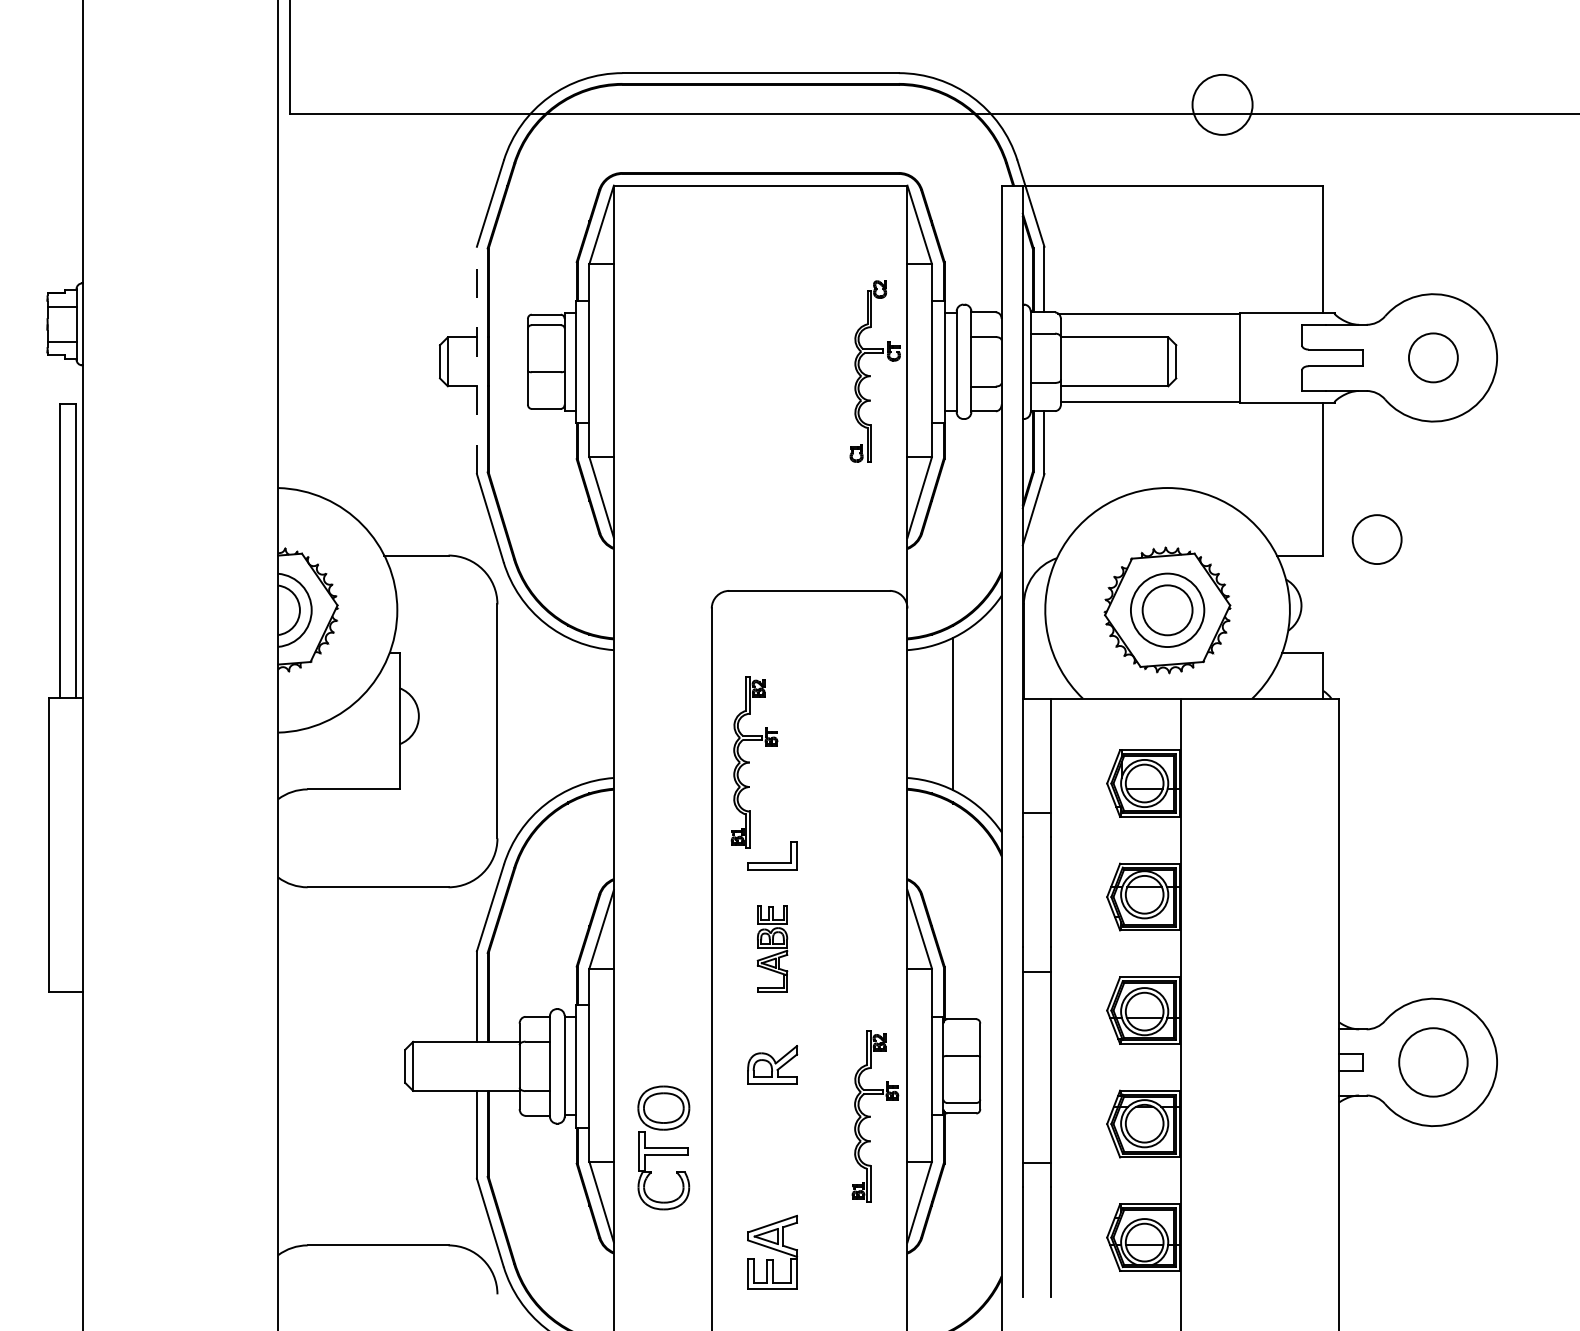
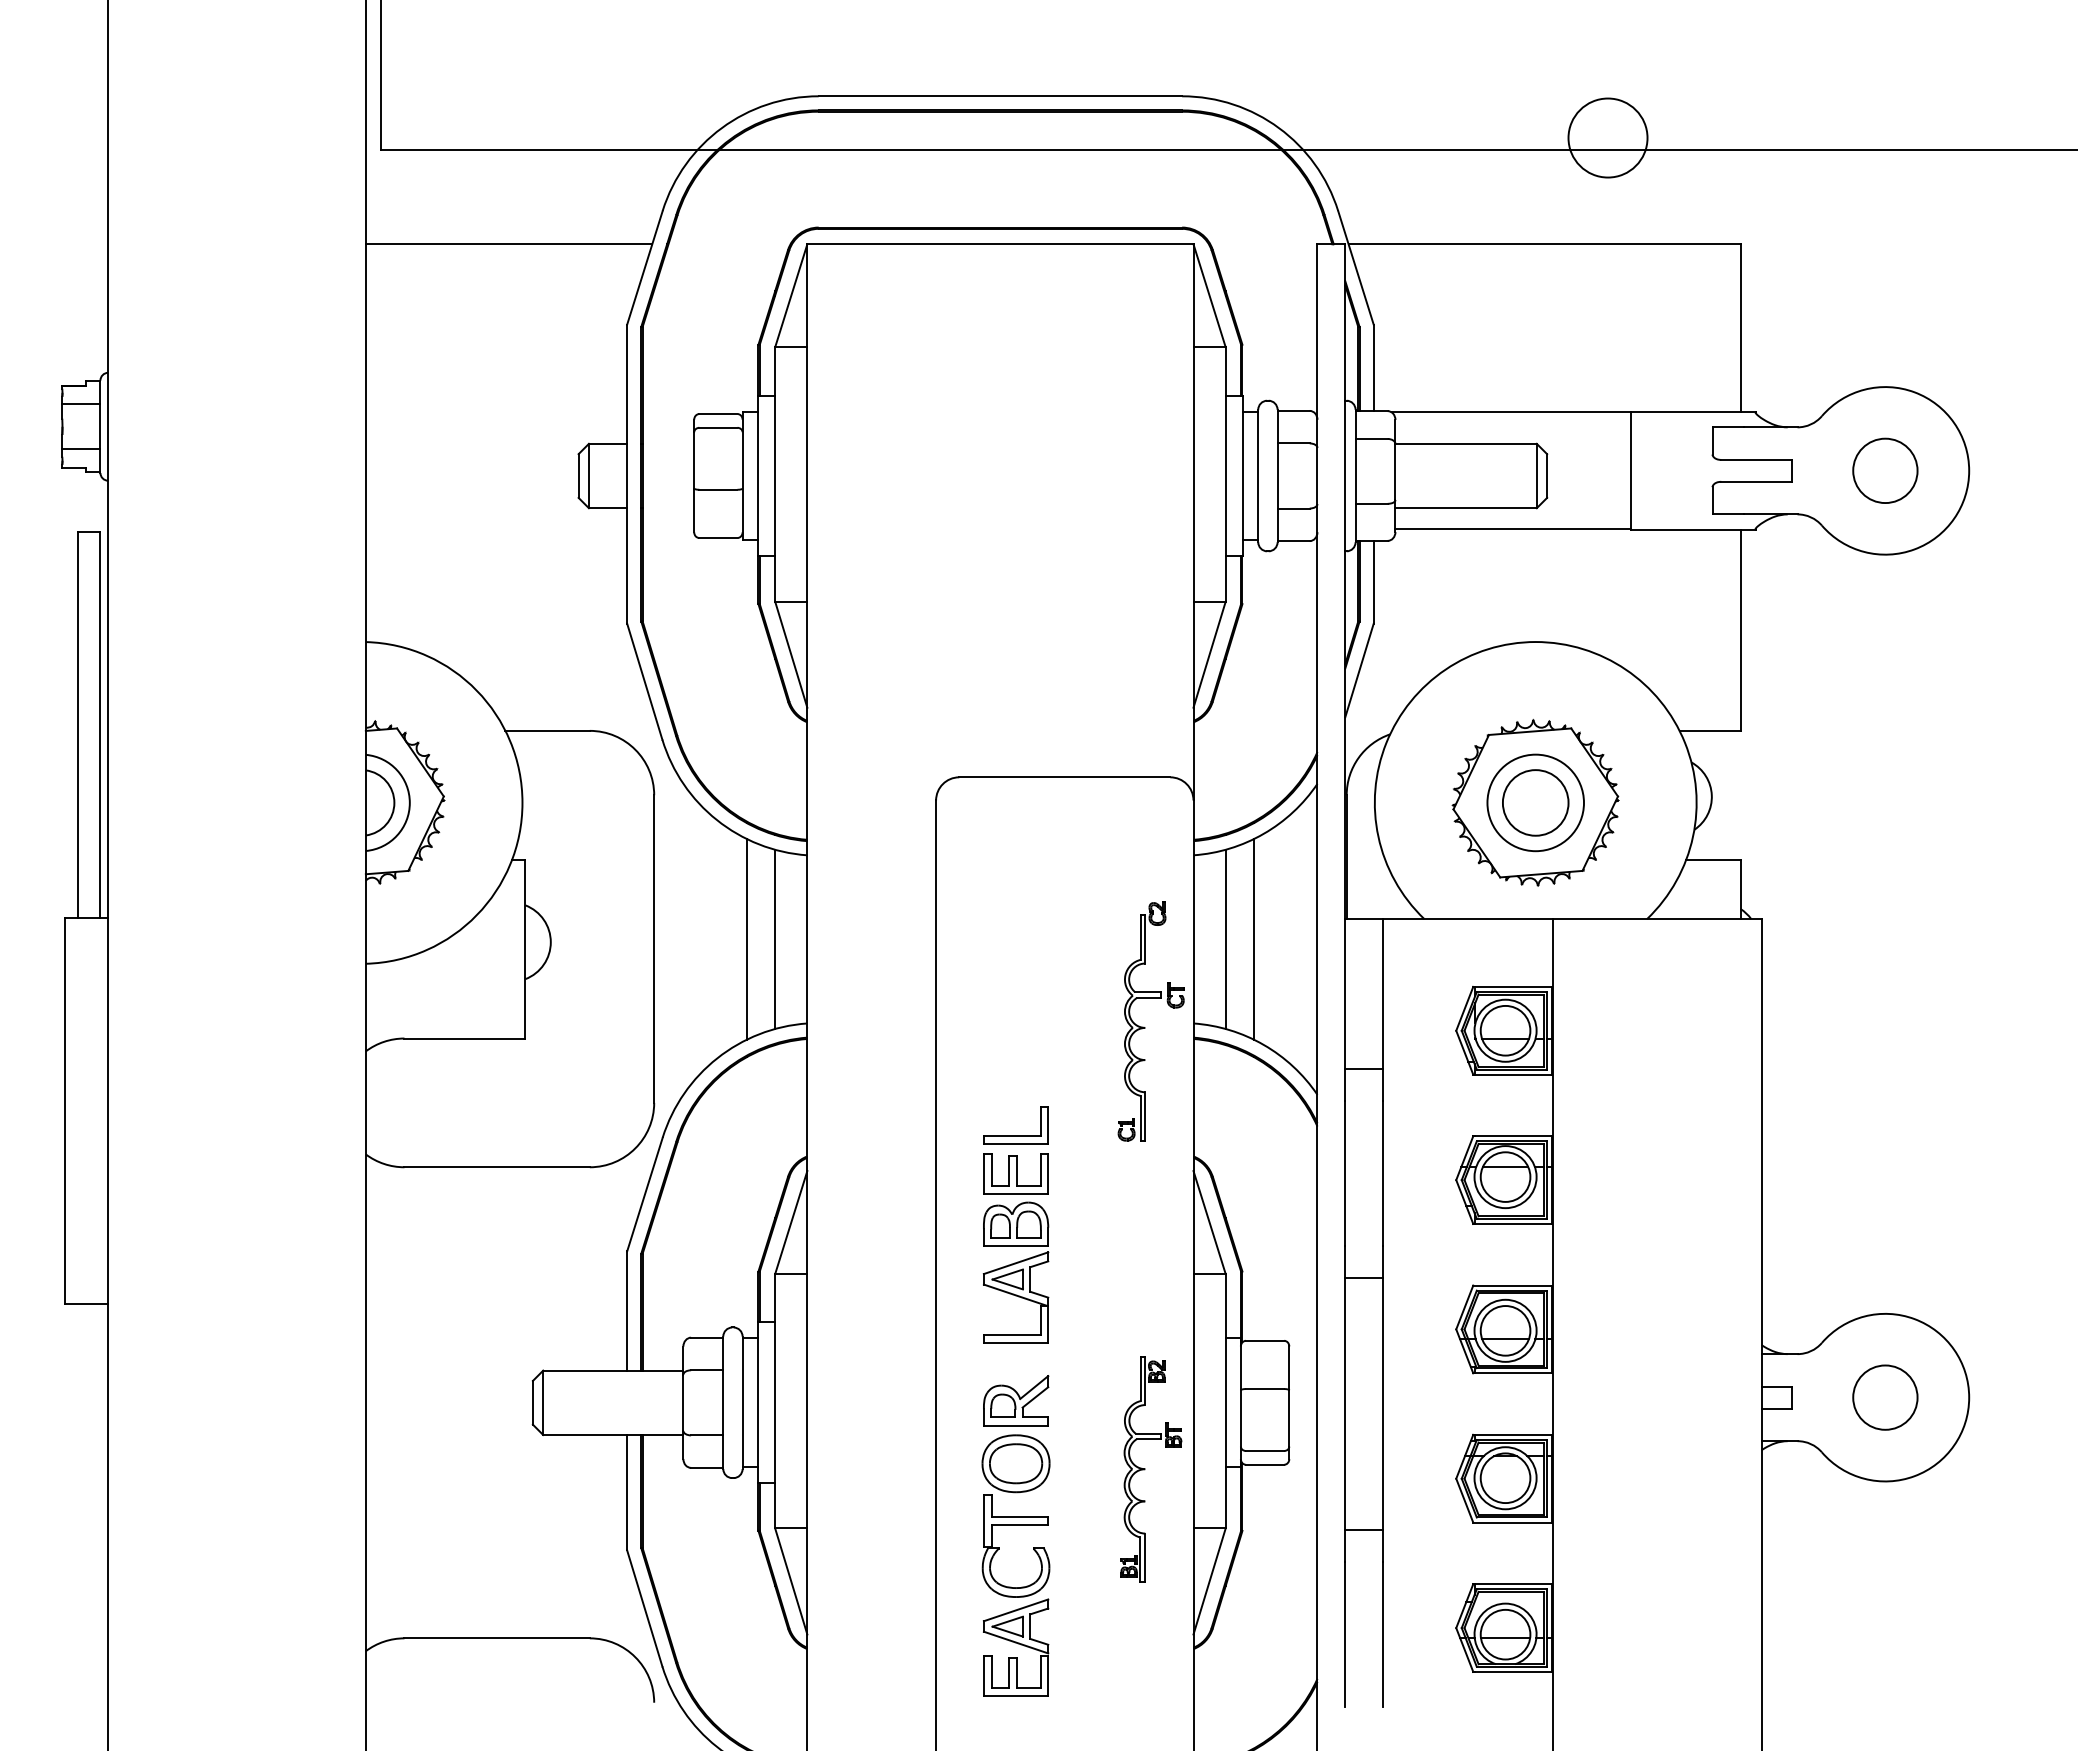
line: (386, 185) -> (508, 244), added
line: (477, 359) -> (627, 473), dashed -> solid
part: (870, 375) -> (1145, 1027), moved
circle: (1377, 539) -> (1811, 709), removed
line: (589, 713) -> (775, 938), added
line: (931, 713) -> (1225, 938), added
line: (567, 714) -> (746, 939), added
part: (754, 762) -> (992, 1003), removed
part: (772, 949) -> (1015, 1248), size x1.67
circle: (1433, 1062) -> (1885, 1397), size x0.71
part: (663, 1147) -> (1015, 1515), moved

